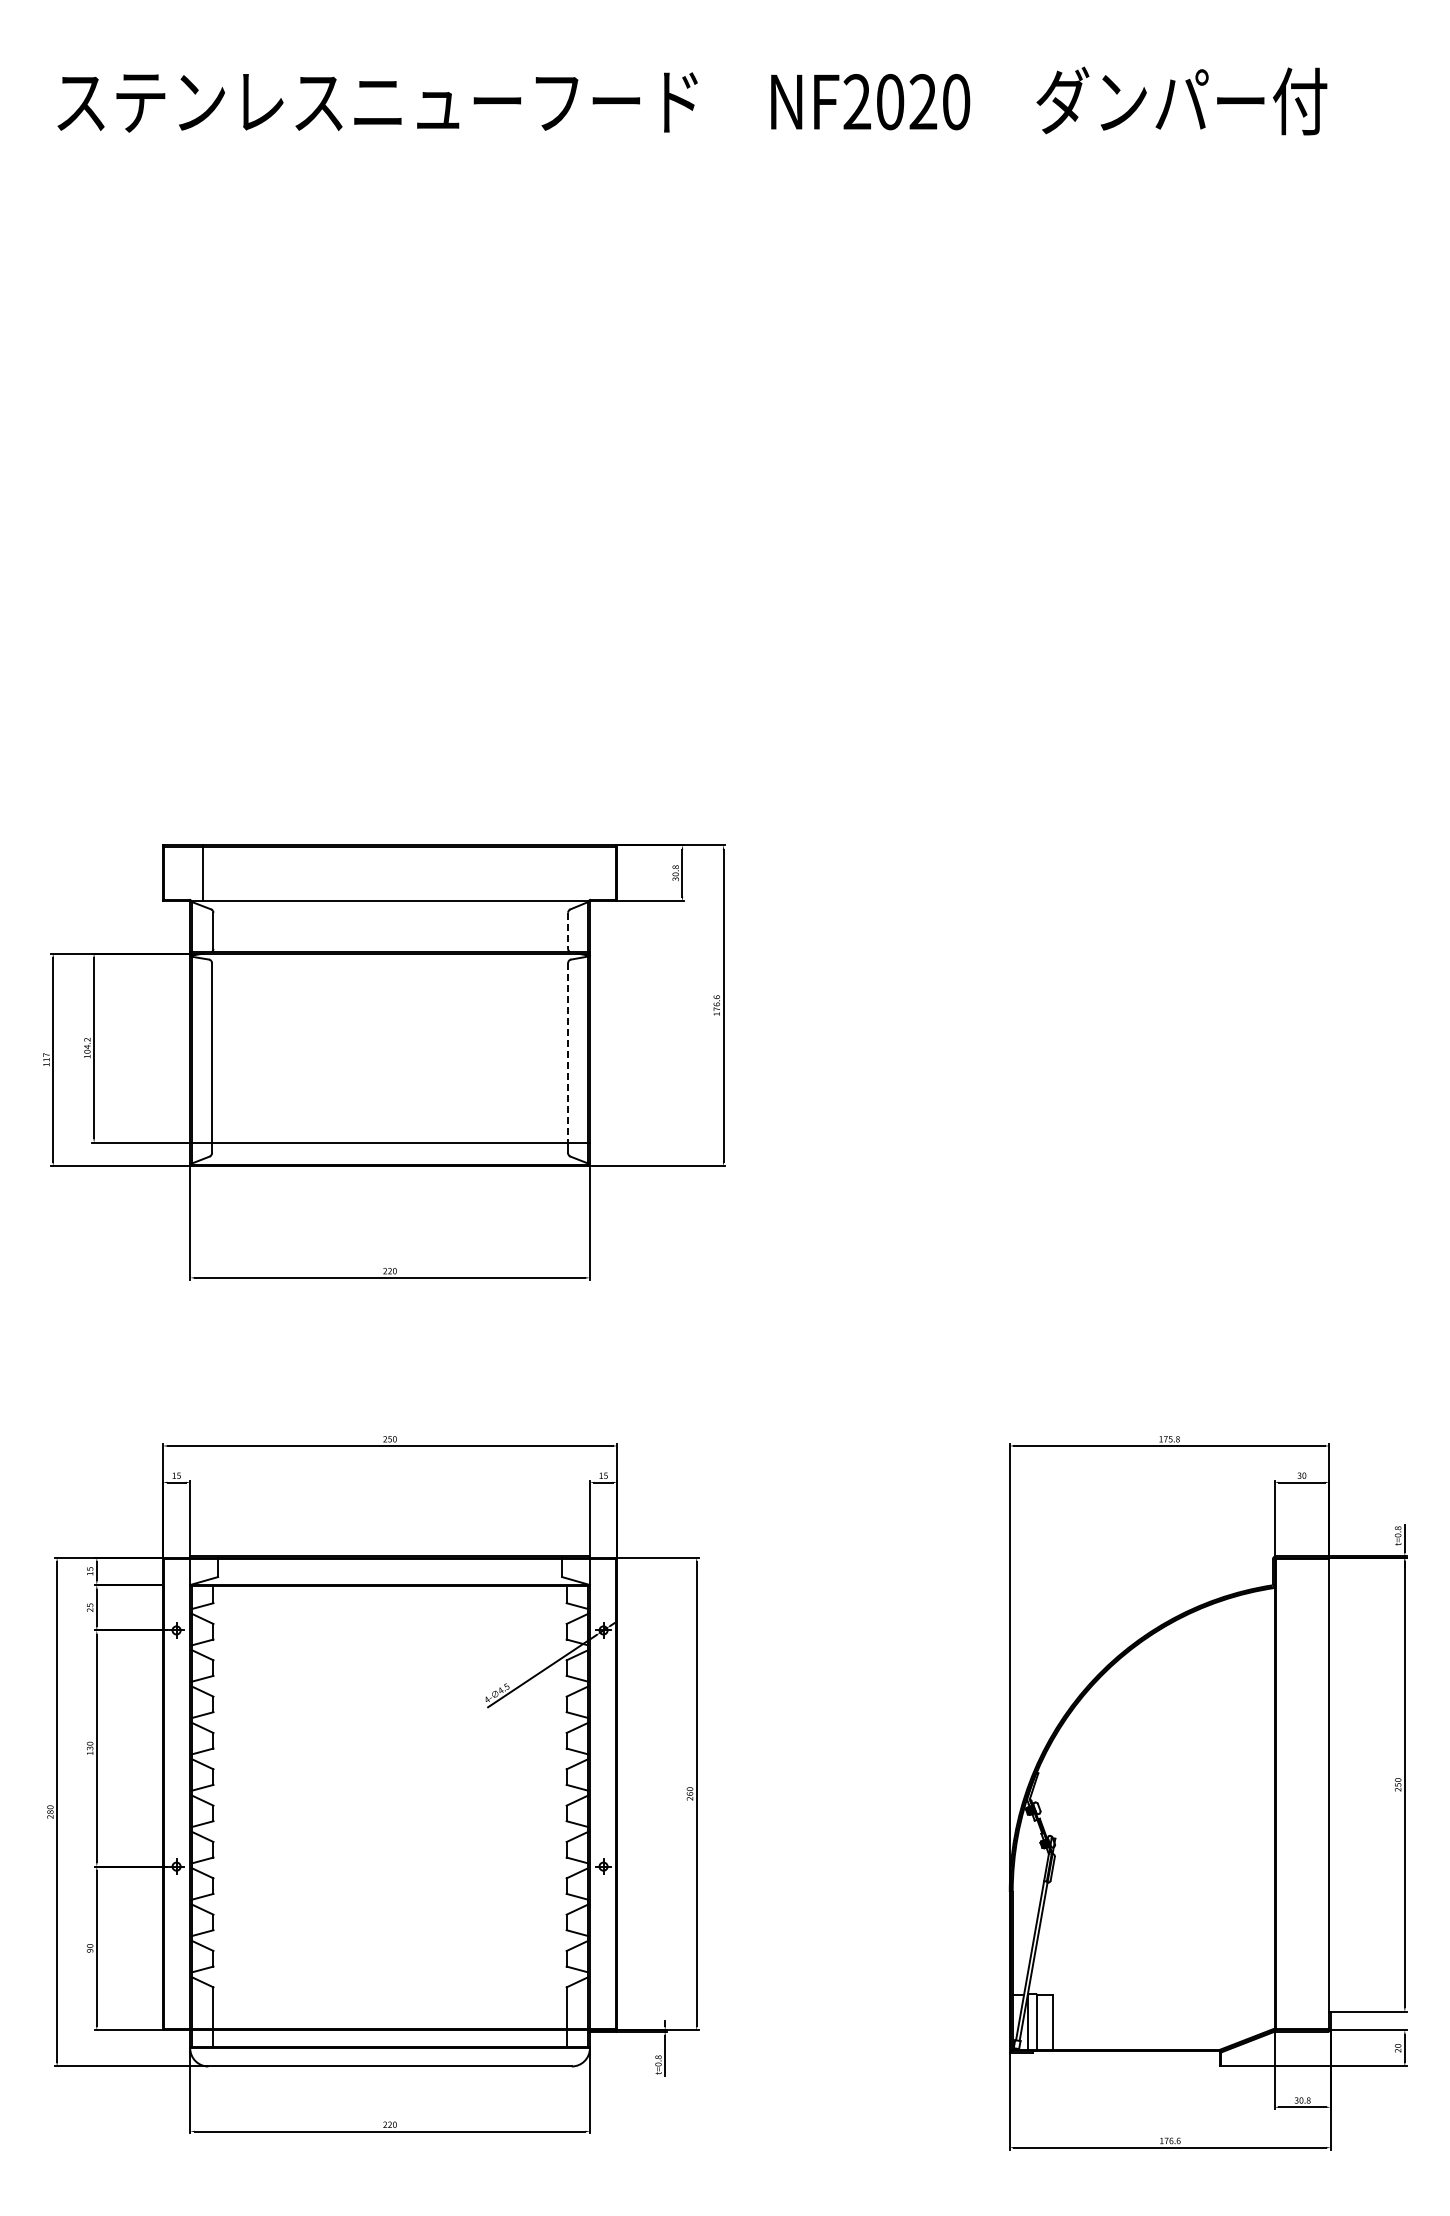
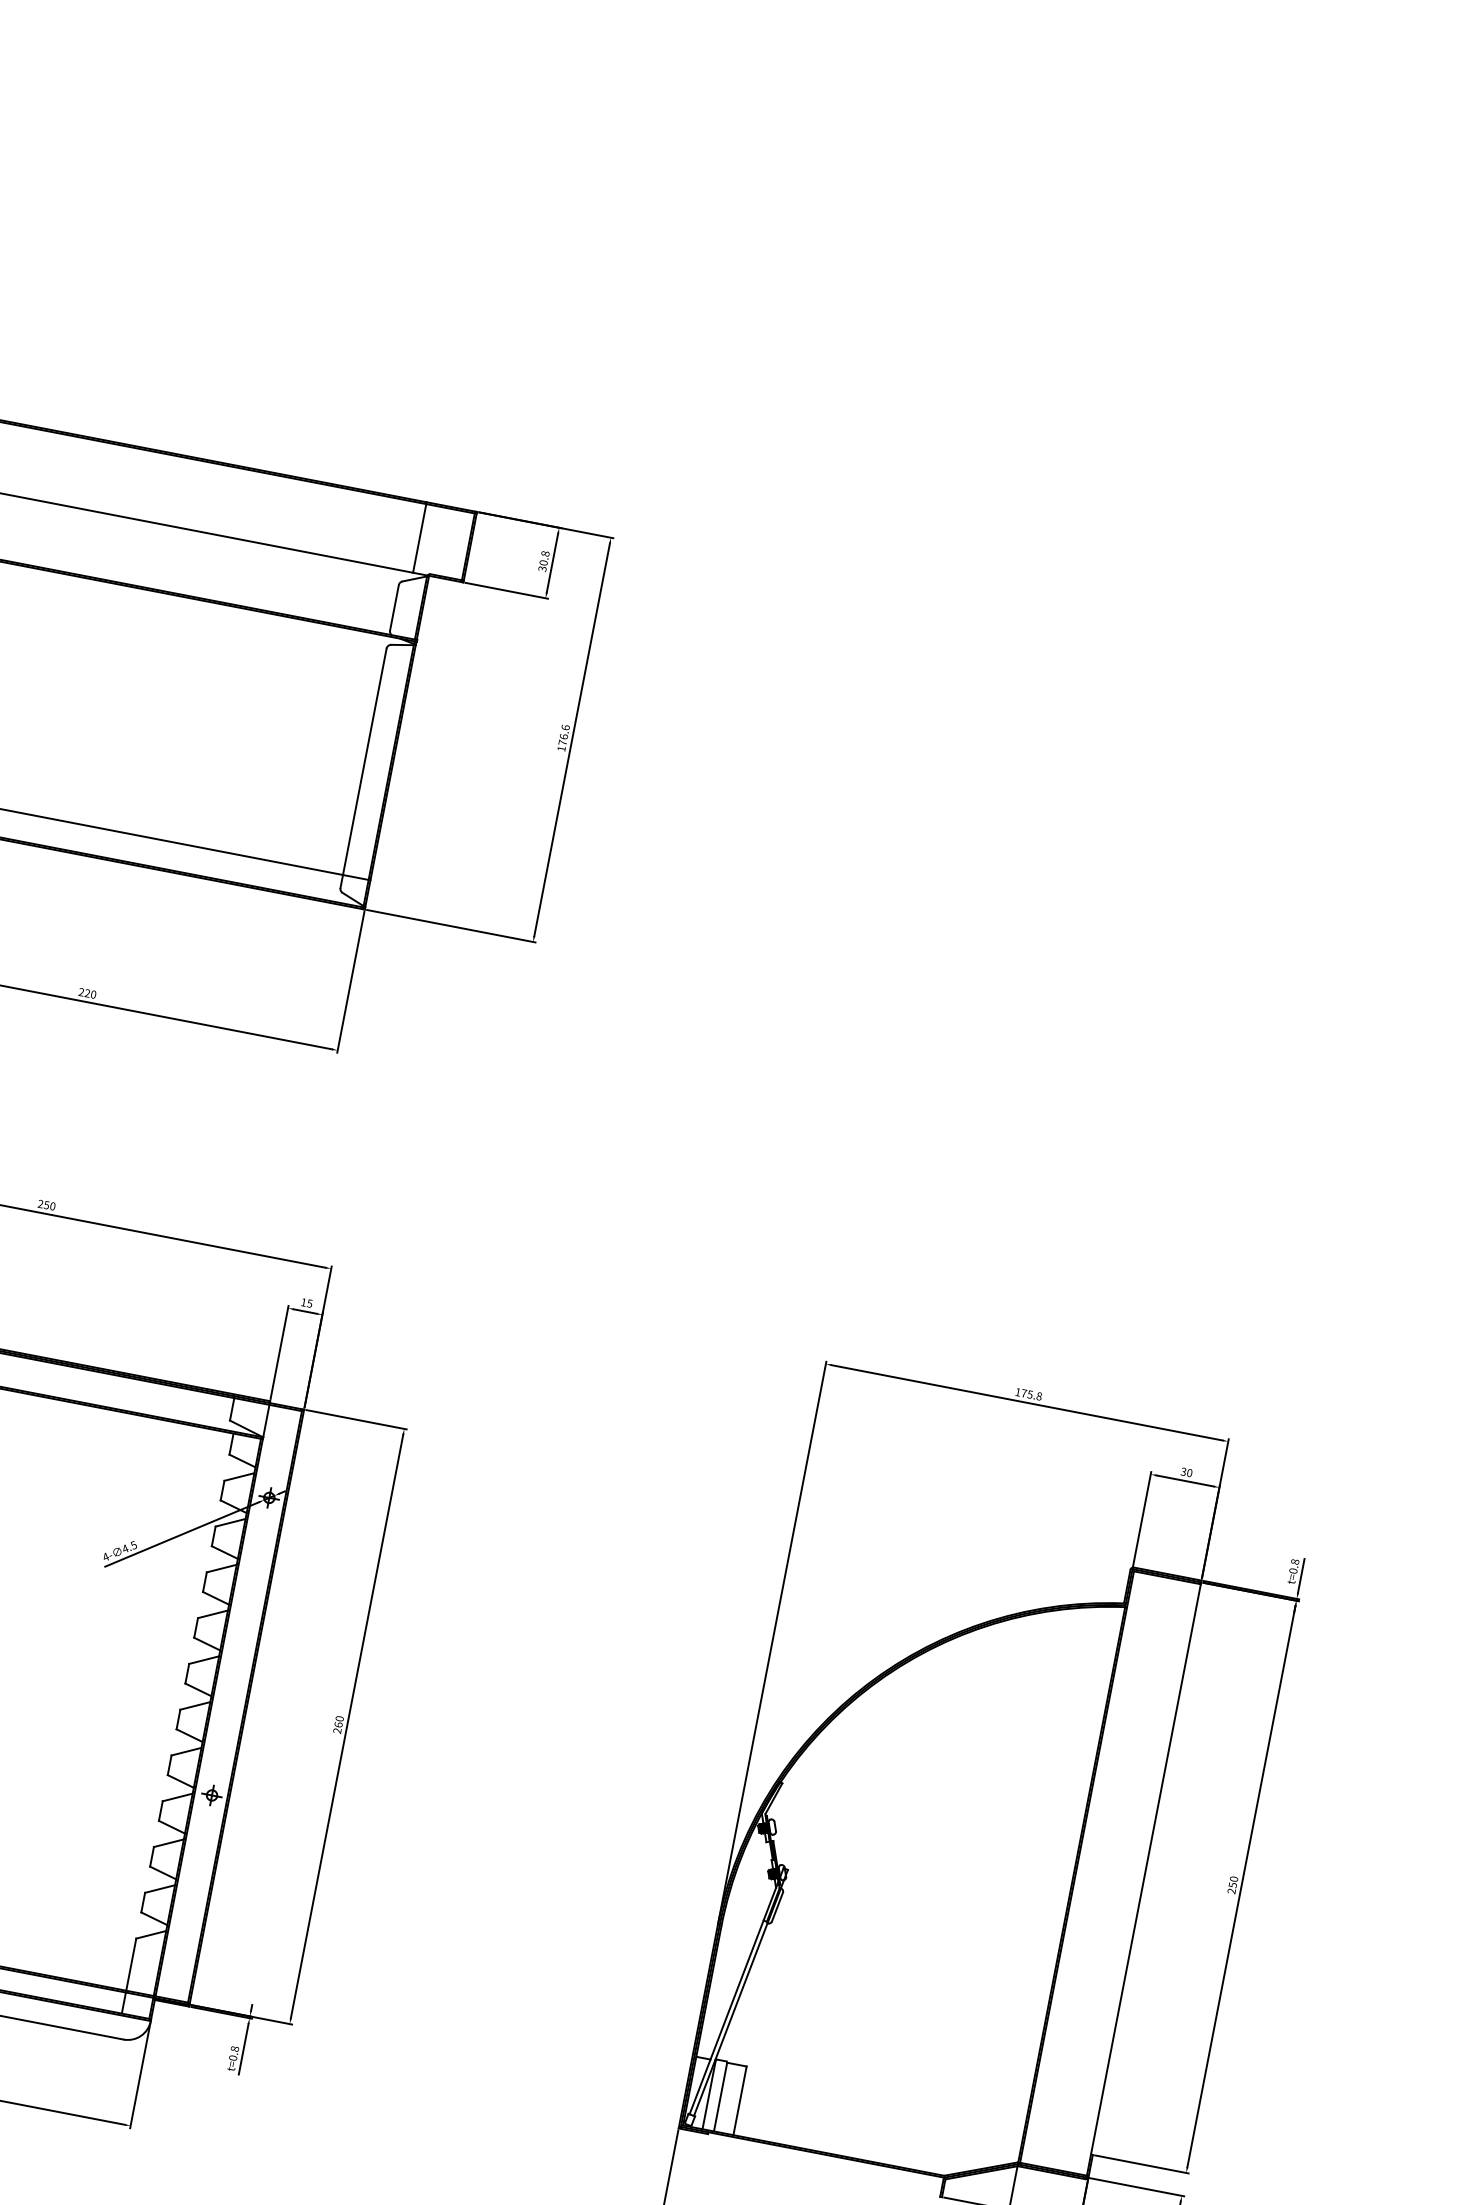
line: (577, 873) -> (420, 537), added
line: (568, 931) -> (394, 608), dashed -> solid
line: (568, 1053) -> (365, 762), dashed -> solid

